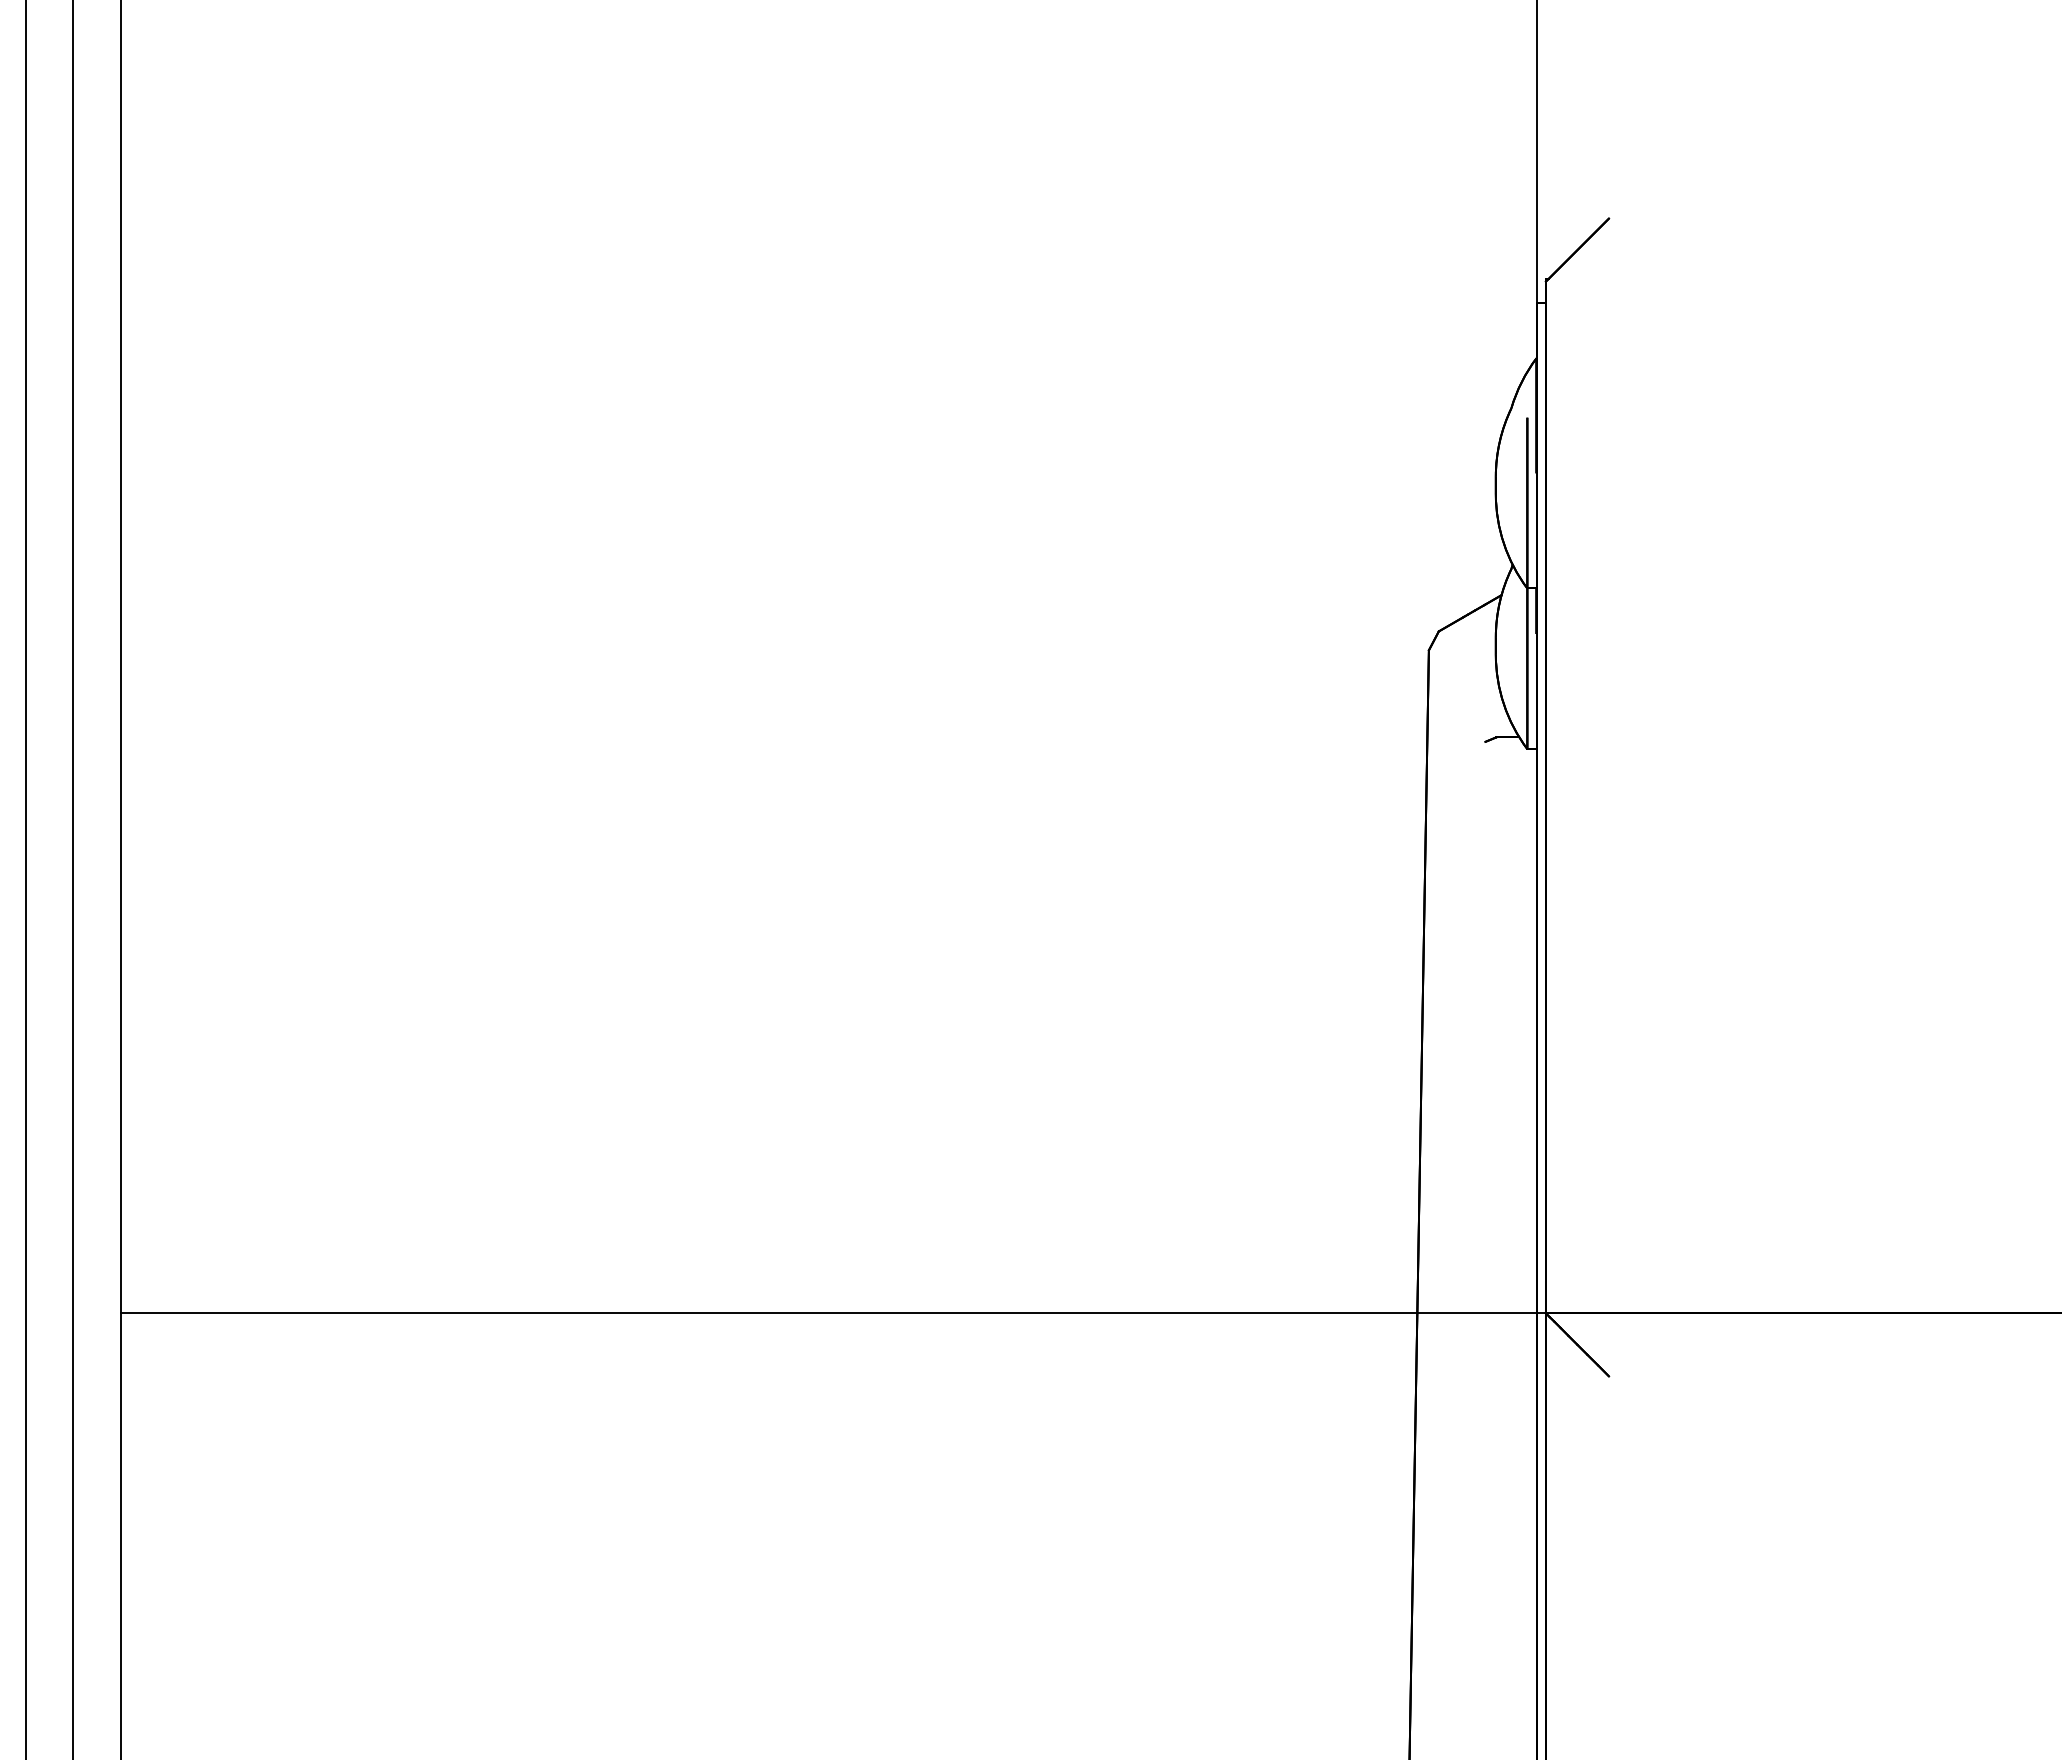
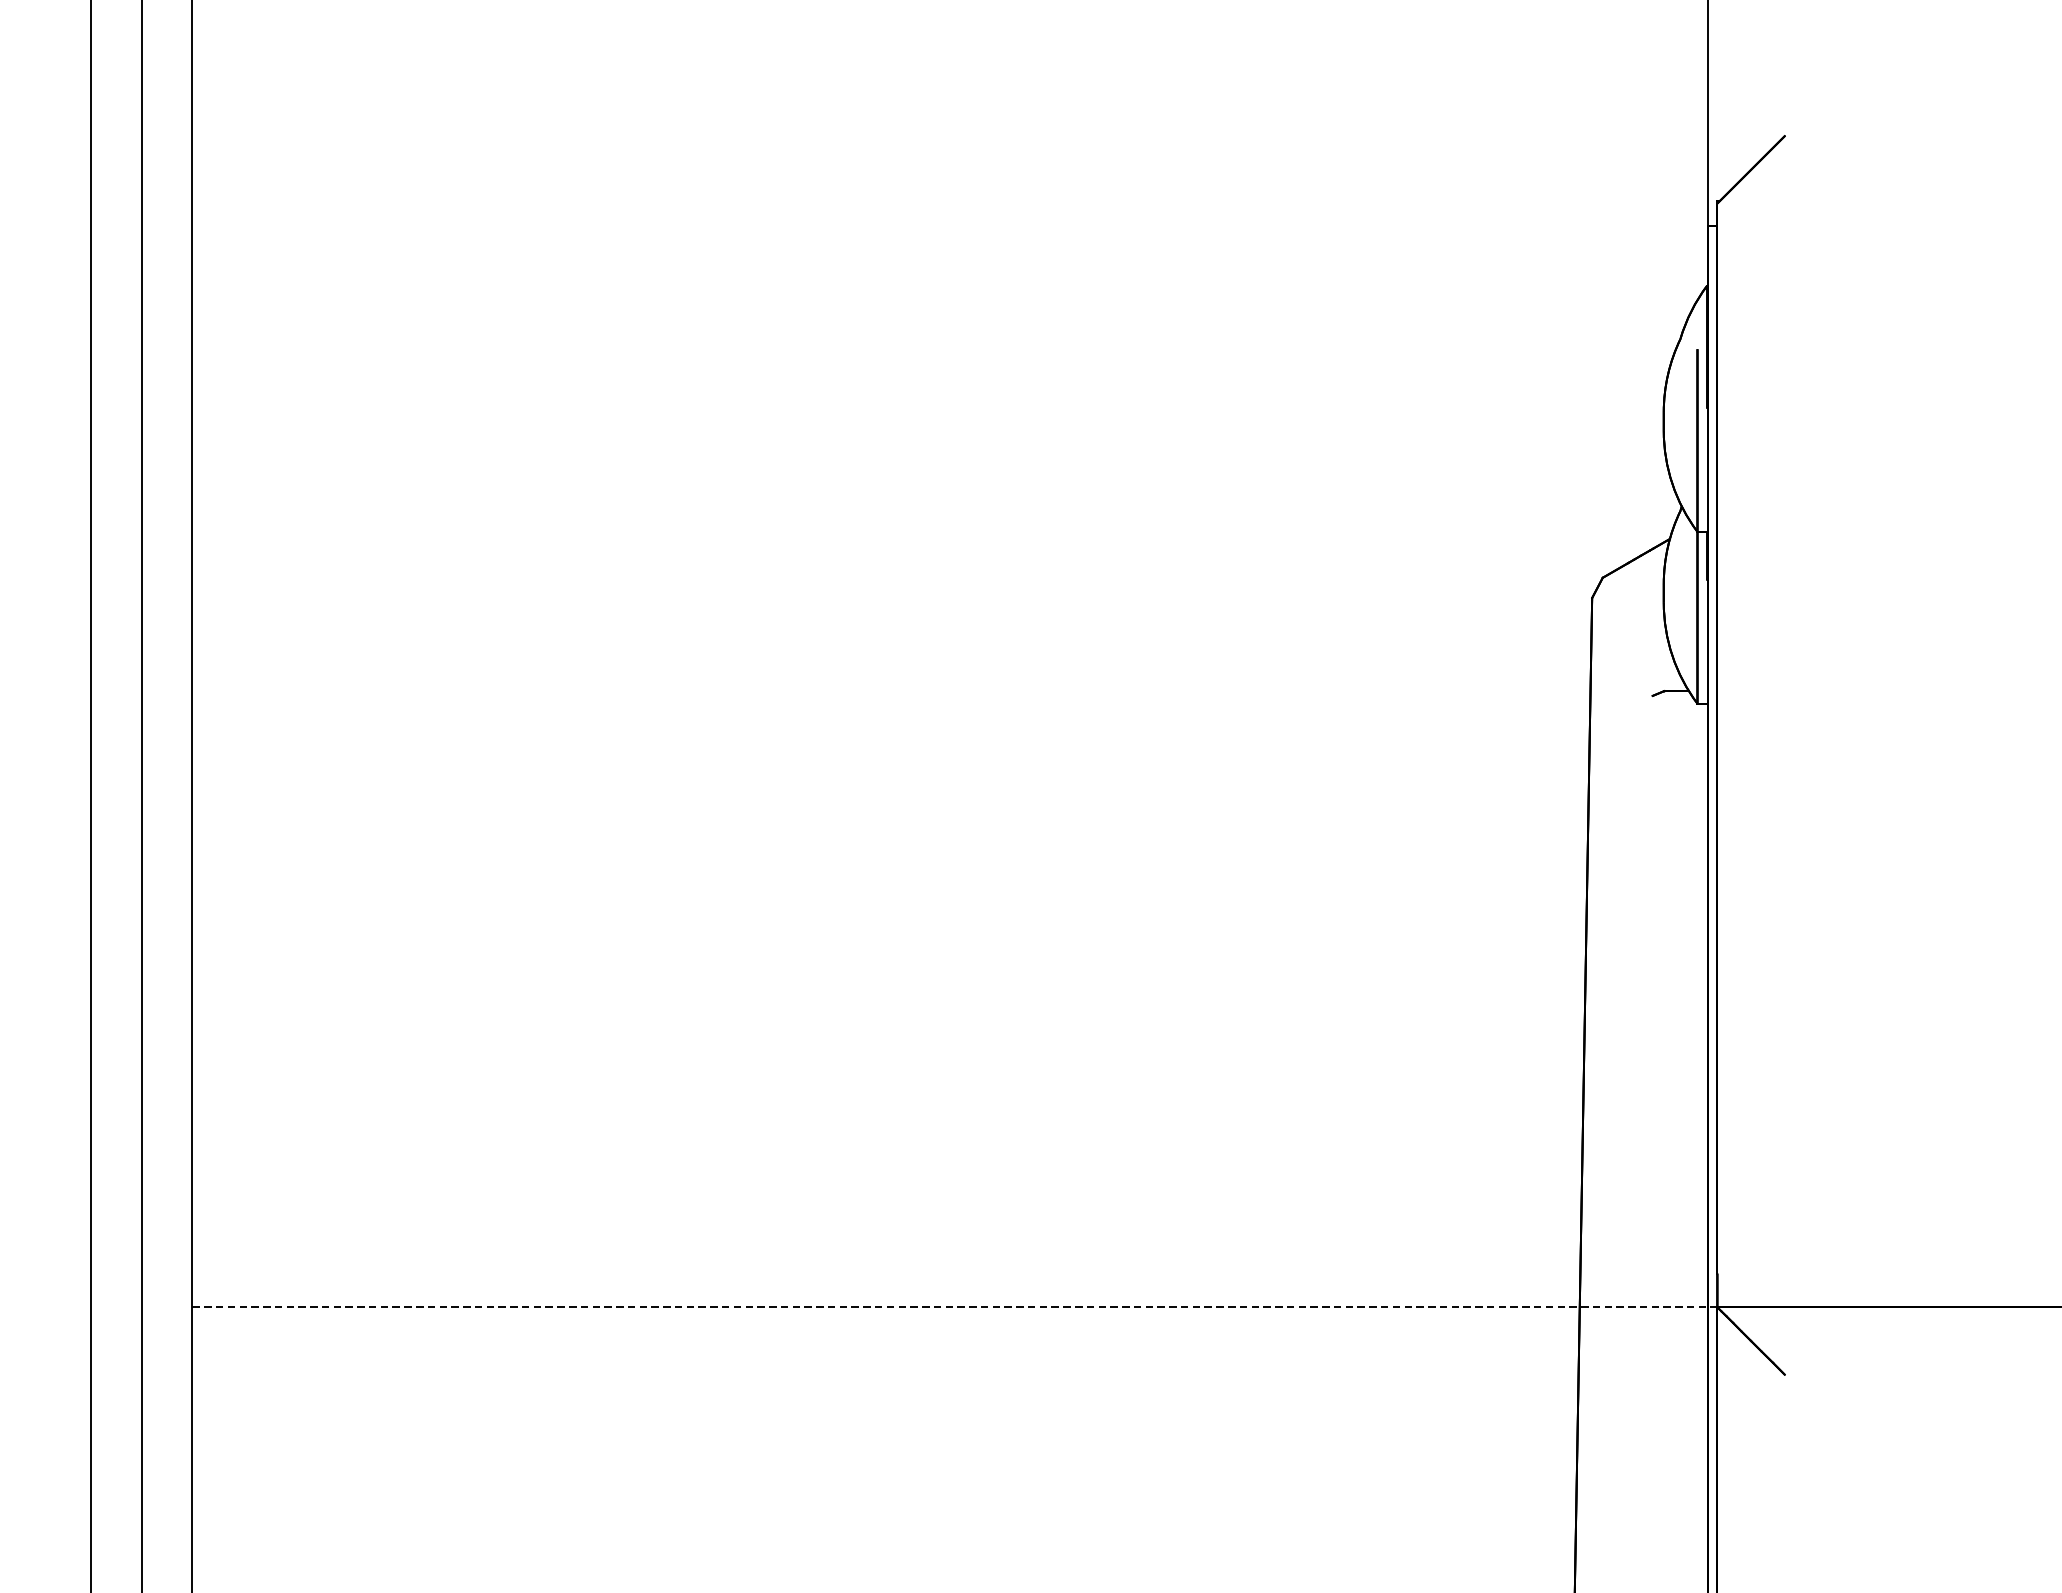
line: (833, 1313) -> (955, 1307), solid -> dashed

